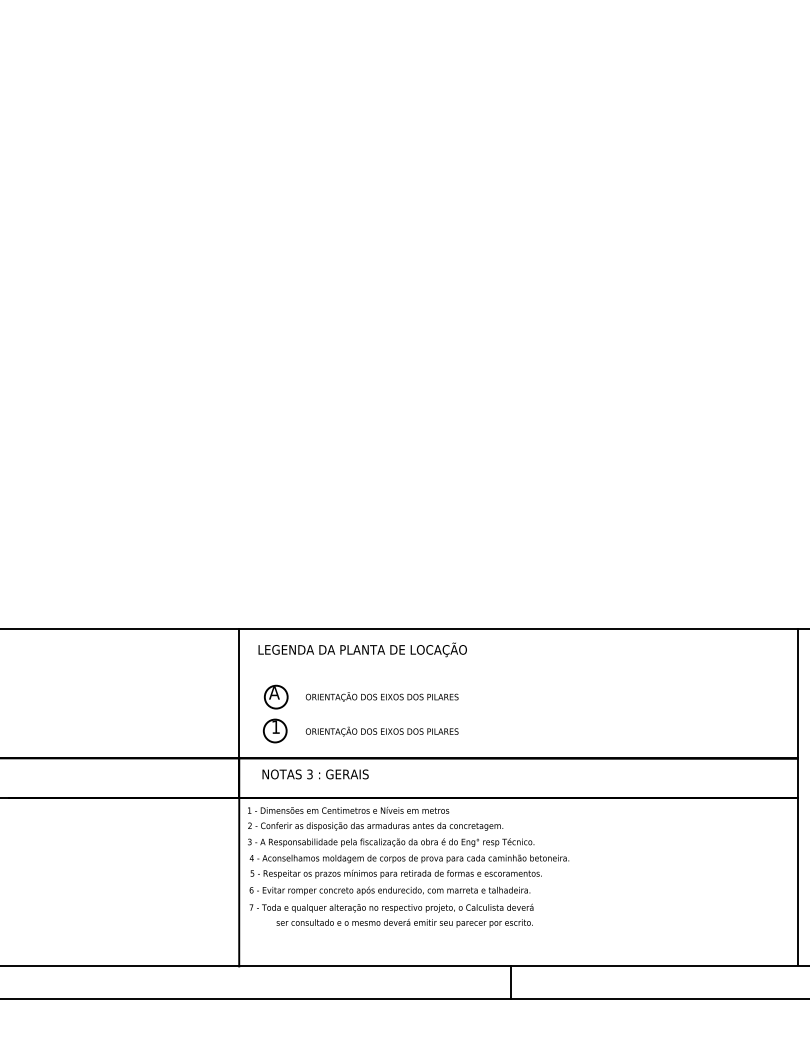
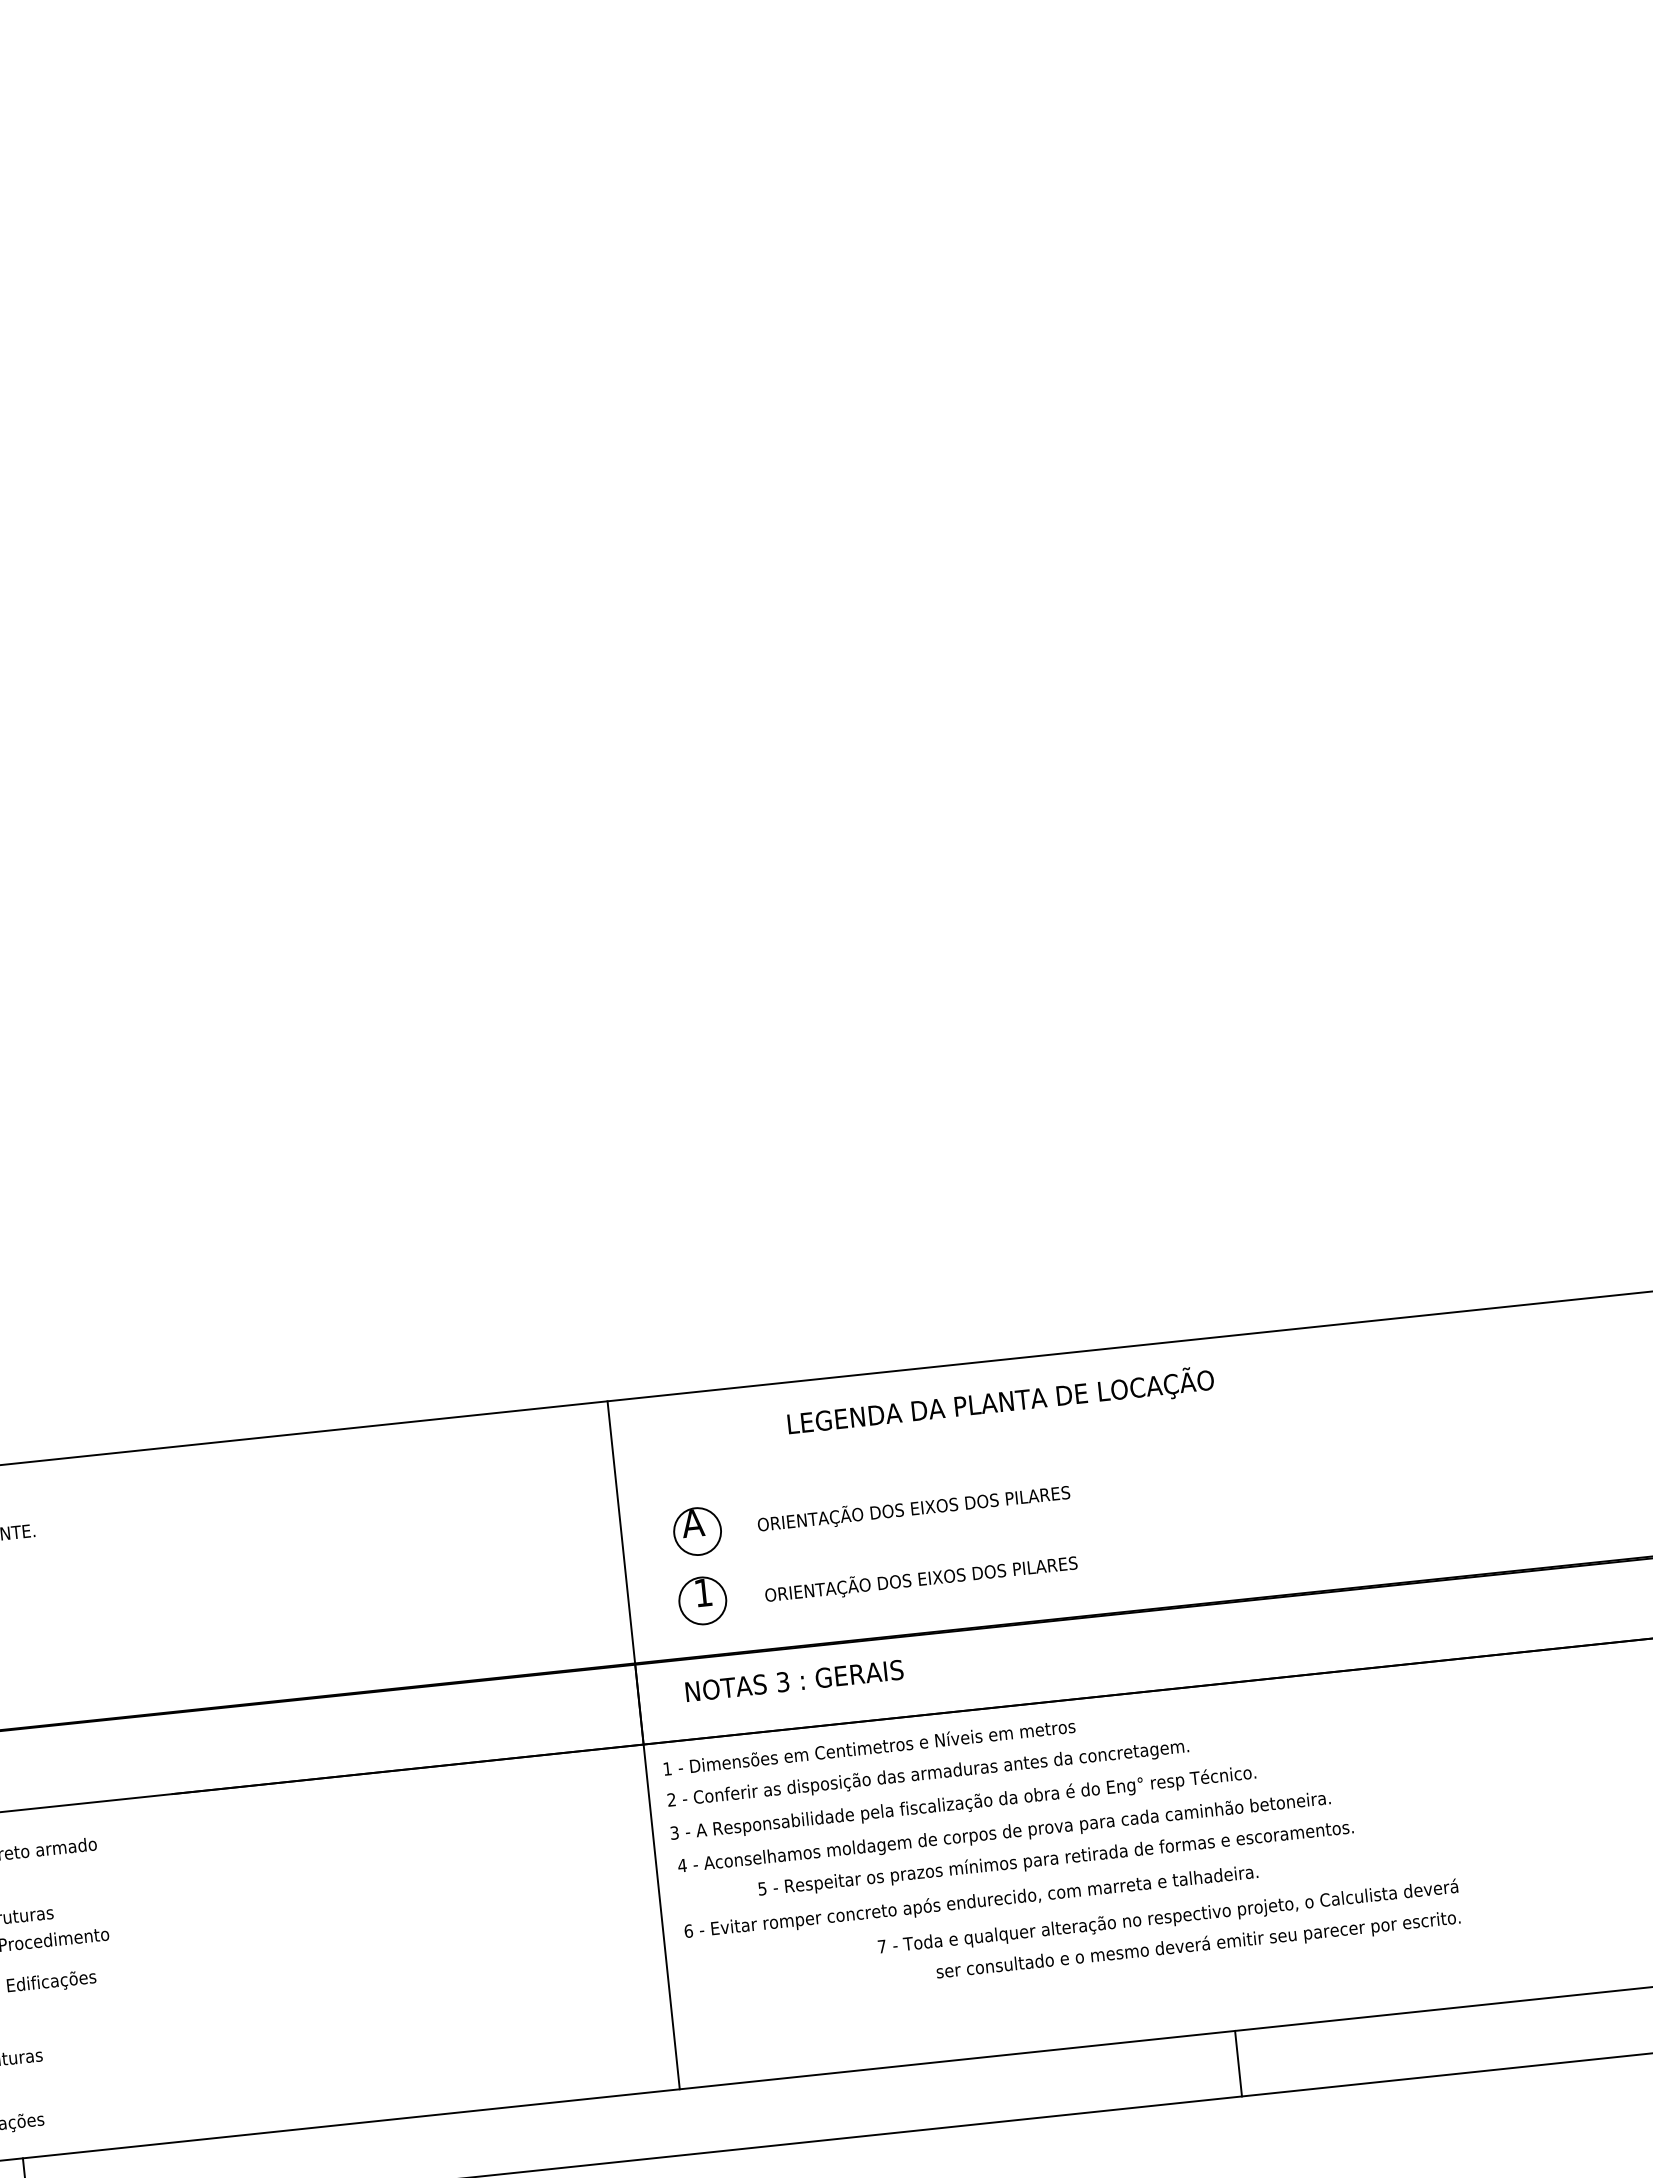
text: (362, 649) -> (1000, 1401), moved
text: (395, 873) -> (1054, 1858), moved
text: (391, 915) -> (1169, 1932), moved

